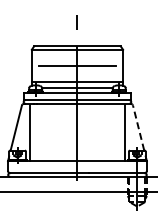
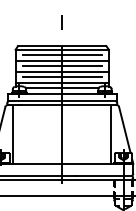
line: (77, 55) -> (62, 55), added
line: (77, 60) -> (62, 60), added
line: (77, 71) -> (62, 72), added
line: (77, 76) -> (62, 77), added
line: (138, 127) -> (124, 129), dashed -> solid

